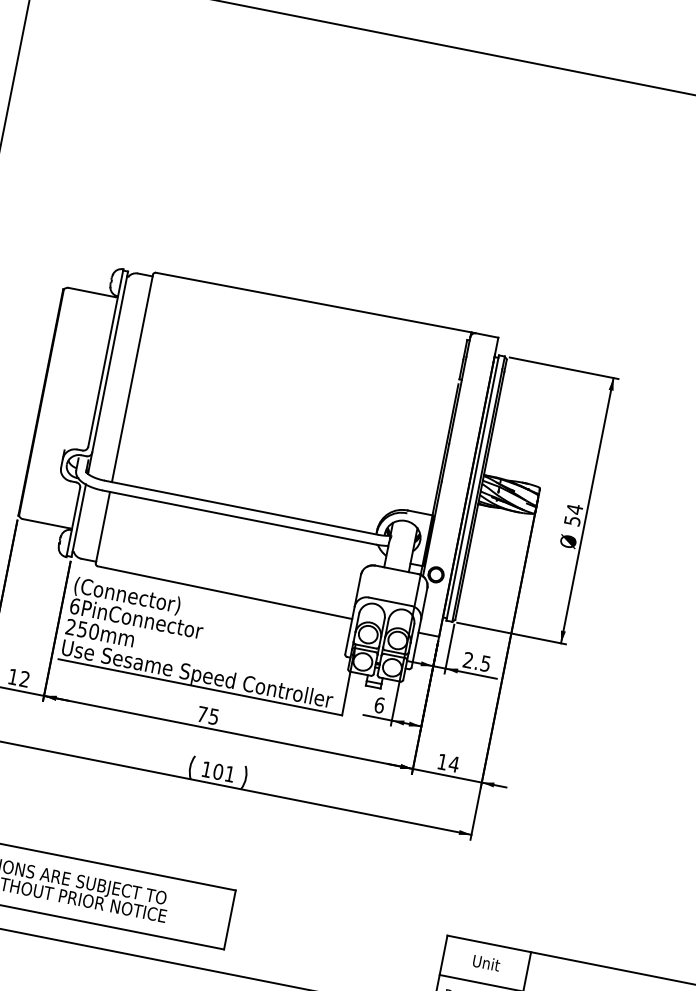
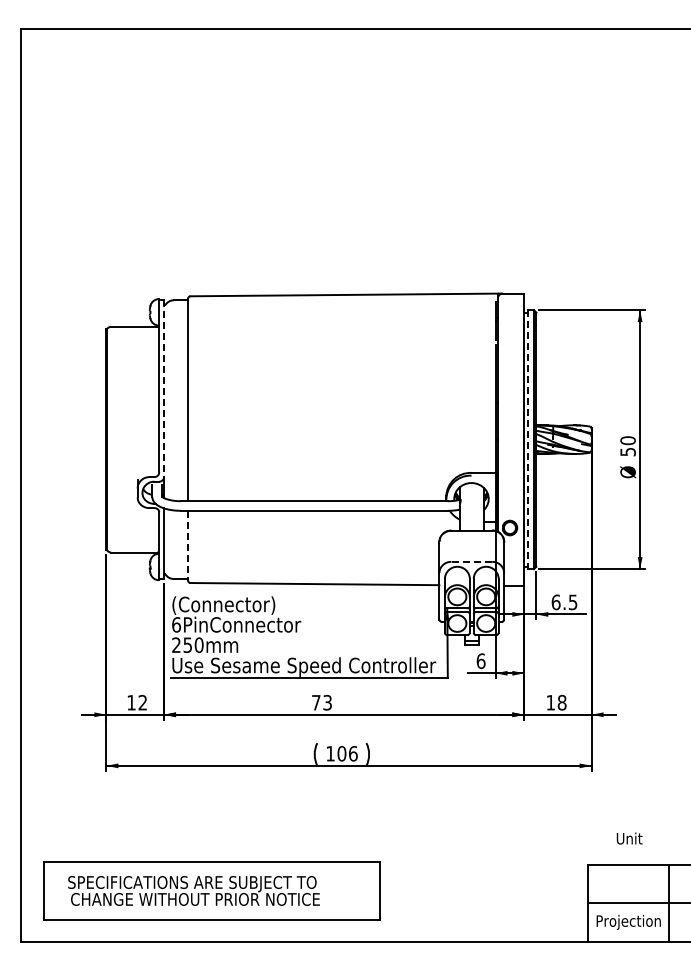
line: (110, 362) -> (164, 389), solid -> dashed
line: (473, 487) -> (528, 439), solid -> dashed
text: (574, 509) -> (627, 440), 54 -> 50
line: (103, 527) -> (188, 545), solid -> dashed
line: (389, 601) -> (471, 561), solid -> dashed
text: (467, 660) -> (555, 602), 2.5 -> 6.5
text: (214, 715) -> (327, 701), 75 -> 73
text: (453, 763) -> (561, 702), 14 -> 18
text: (230, 773) -> (353, 753), 101 -> 106
text: (486, 963) -> (629, 838), moved

